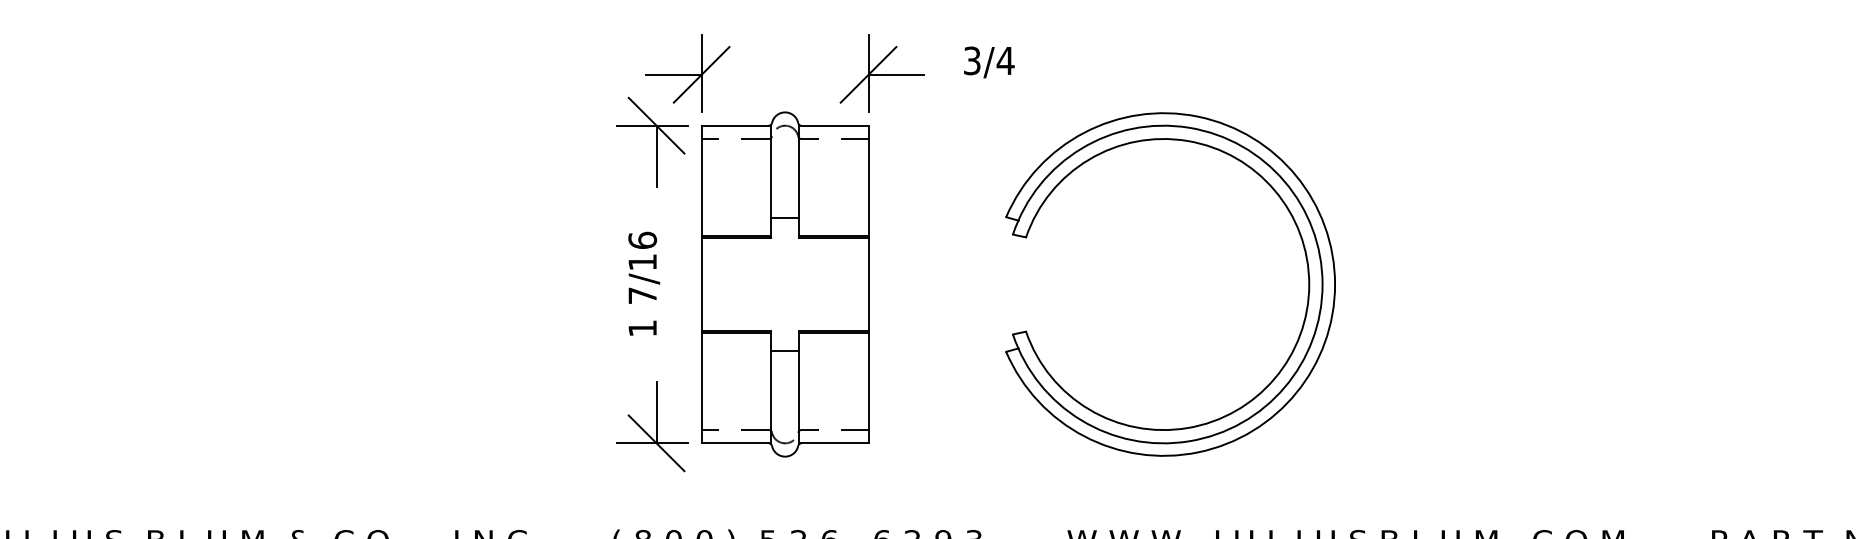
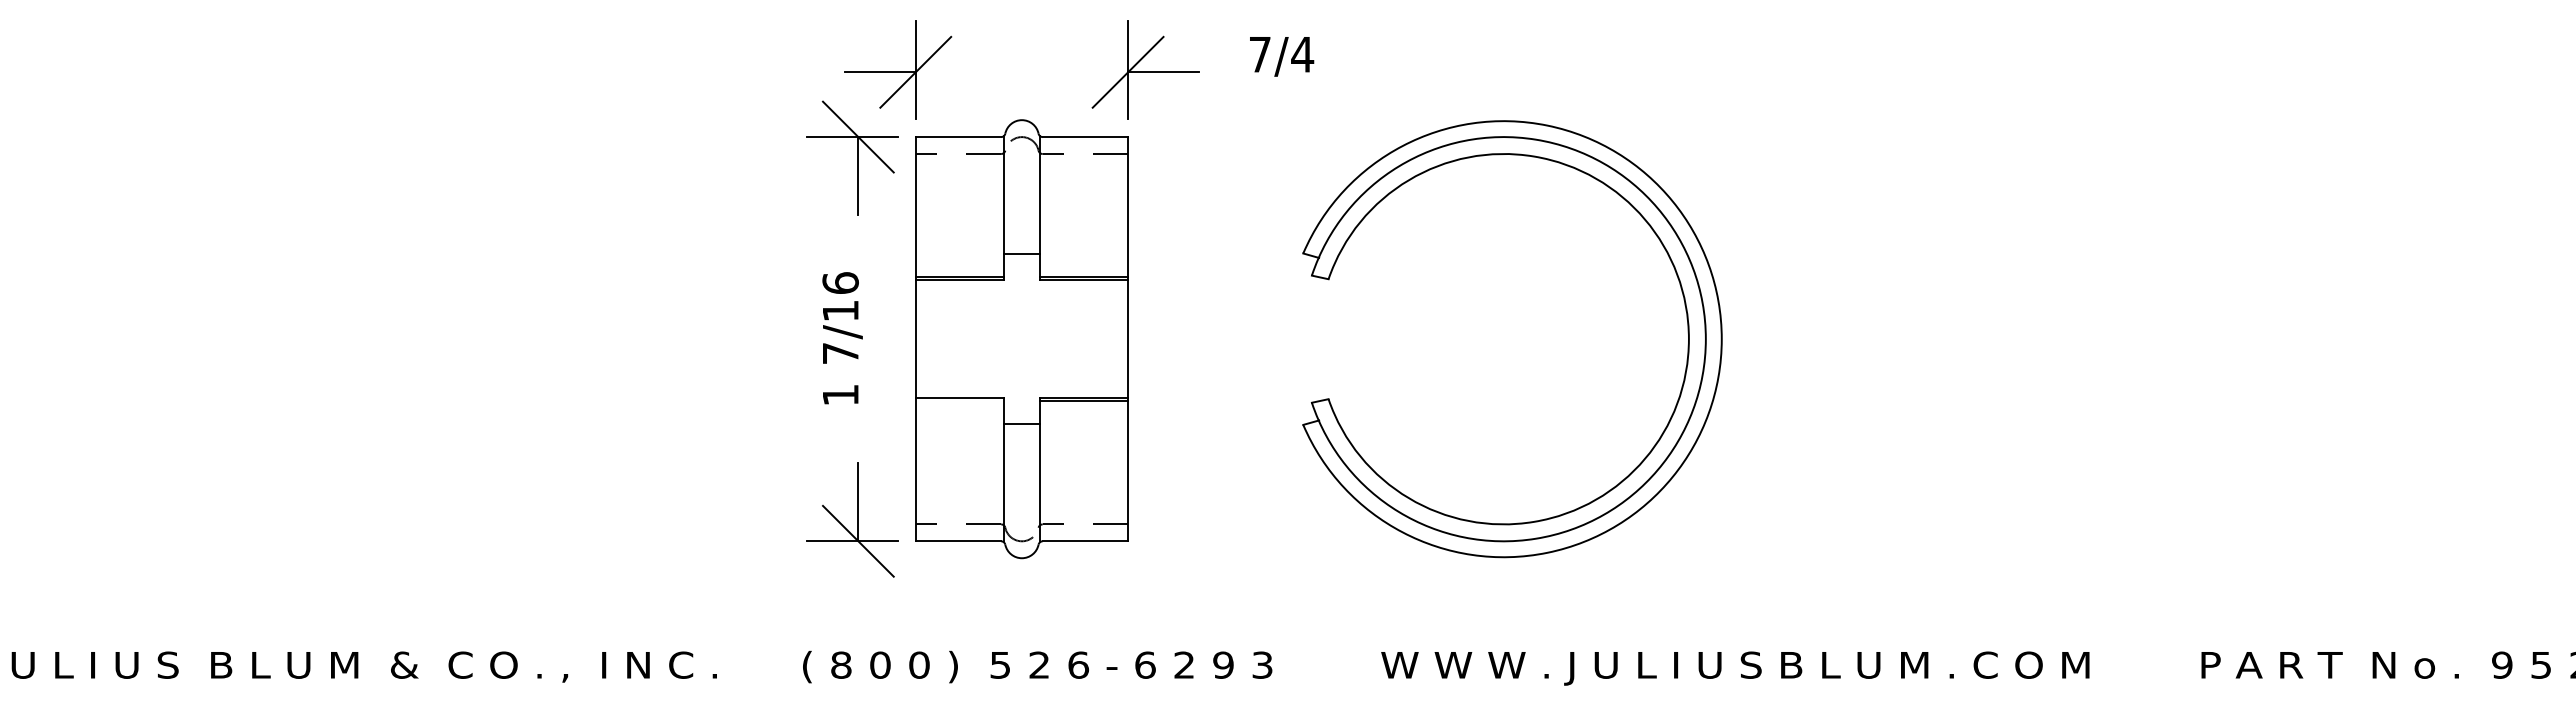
text: (971, 60) -> (1259, 54), 3/4 -> 7/4
line: (736, 333) -> (959, 401), removed

